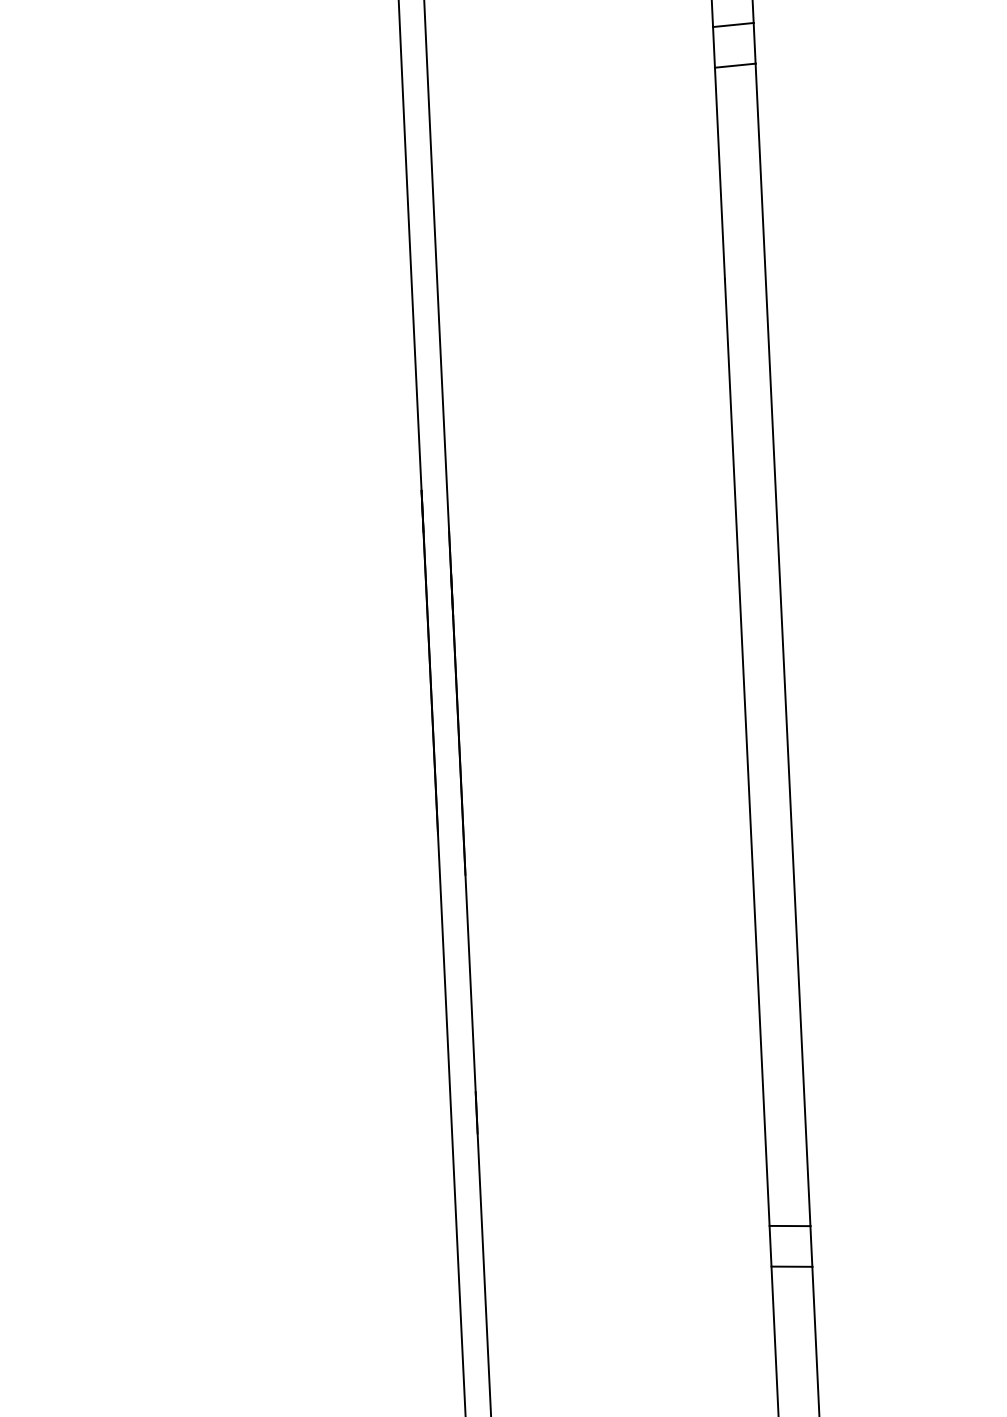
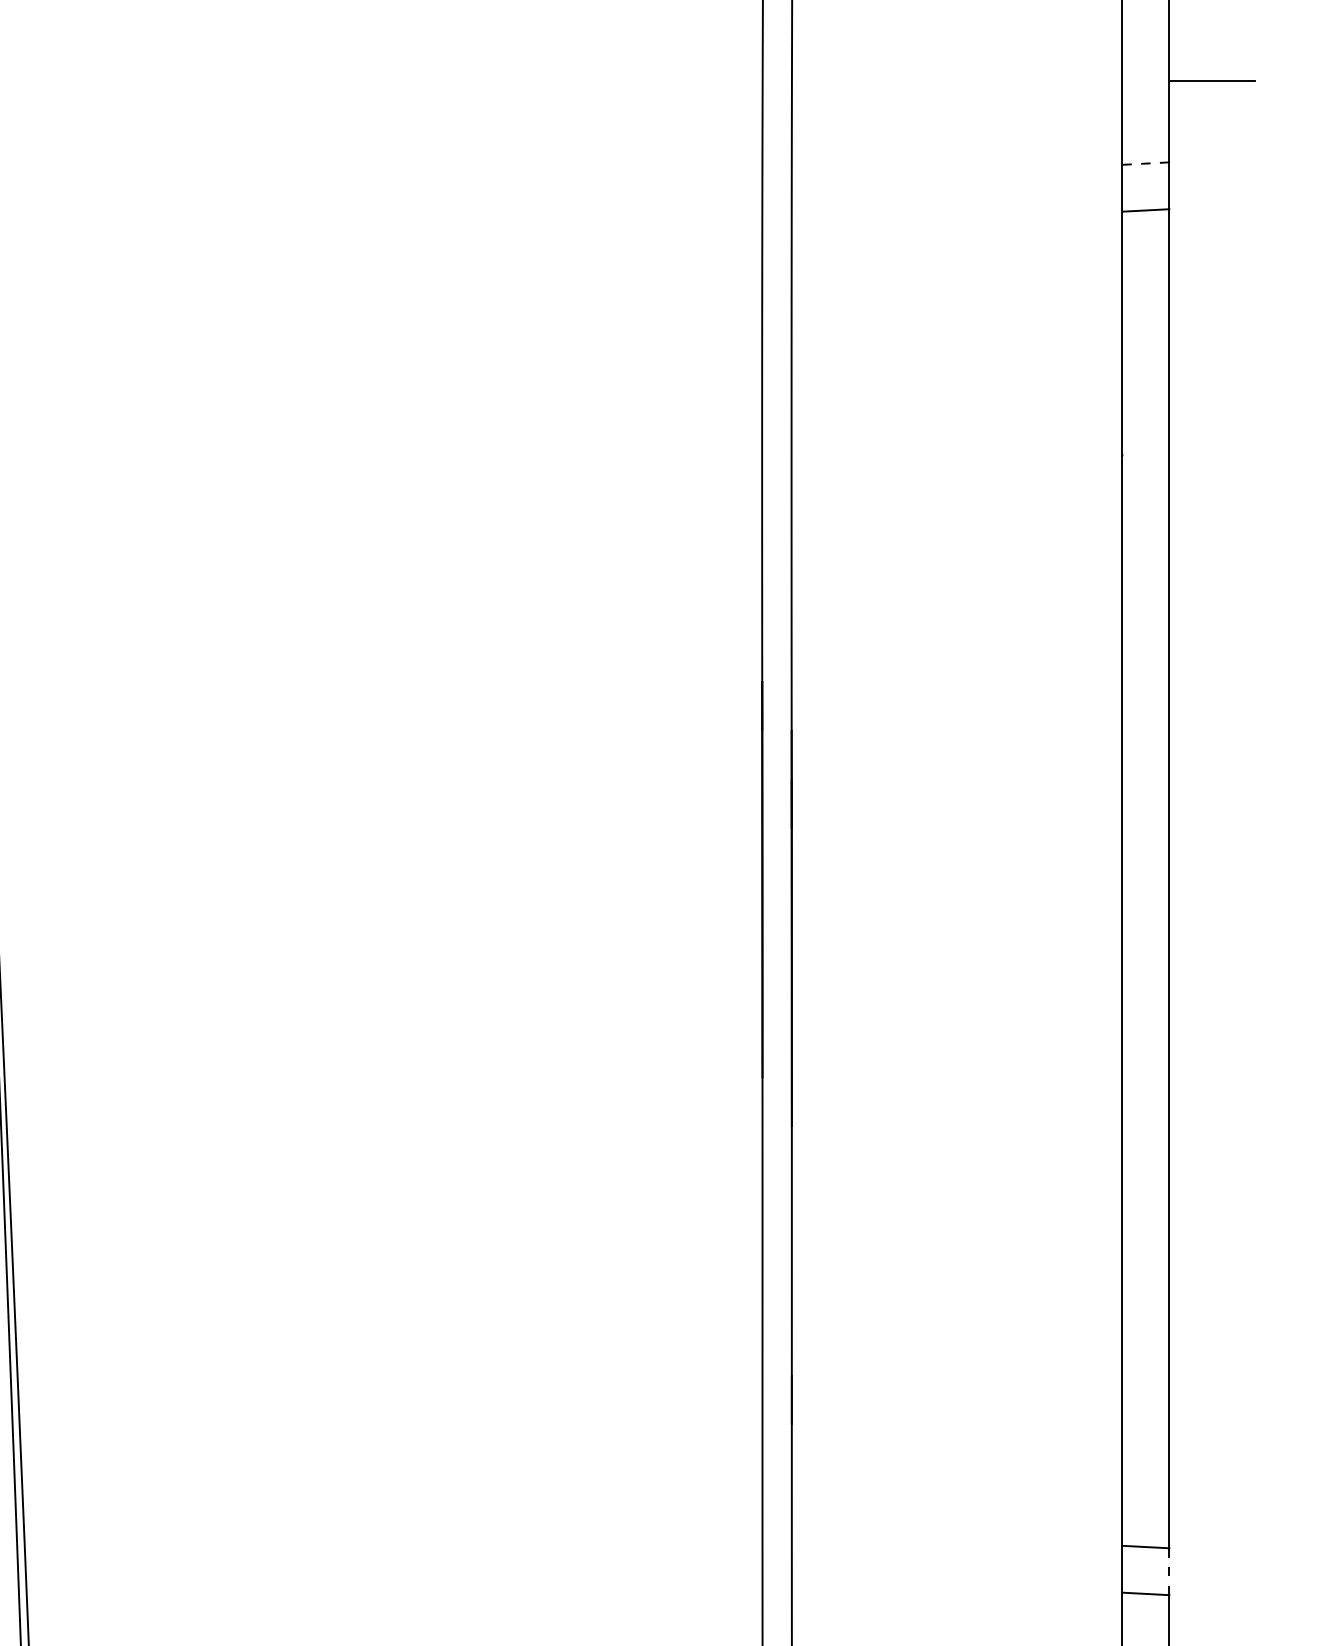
line: (733, 24) -> (1145, 163), solid -> dashed
line: (811, 1247) -> (1169, 1572), solid -> dashed

